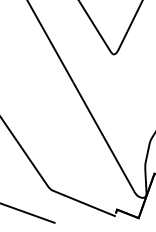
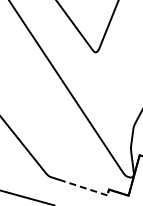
line: (89, 206) -> (84, 188), solid -> dashed

